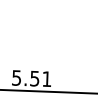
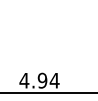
text: (31, 78) -> (39, 80), 5.51 -> 4.94

